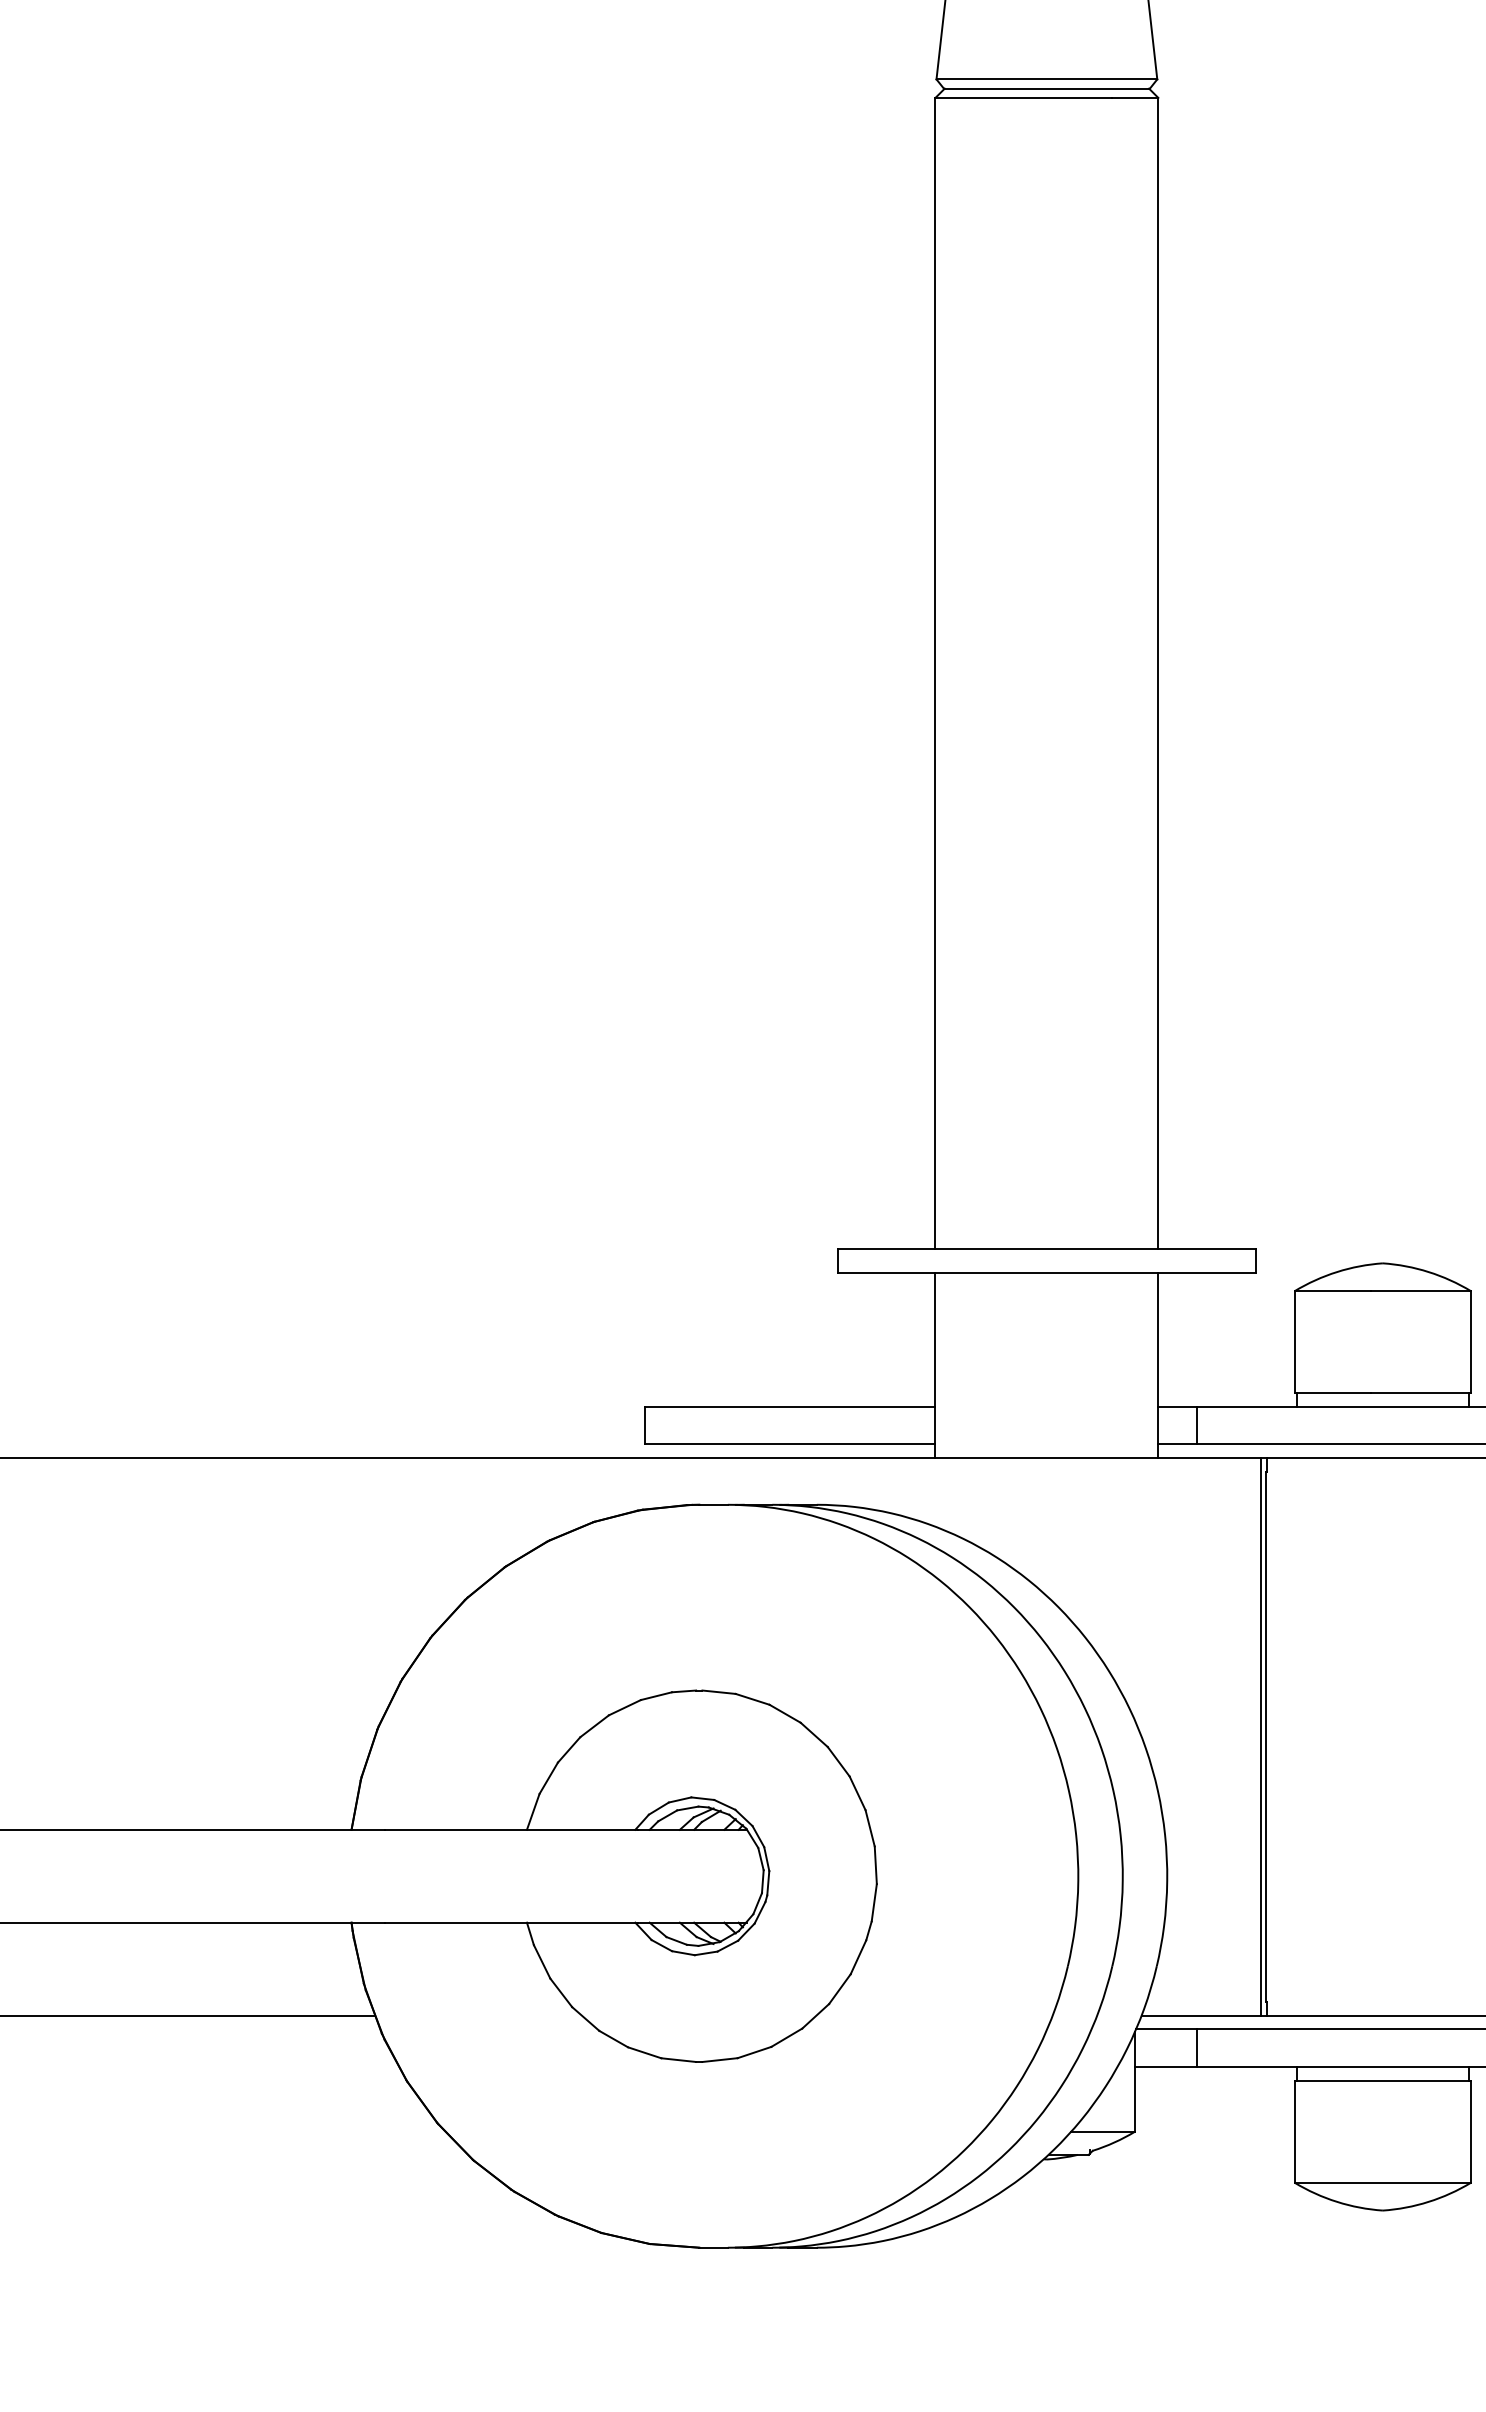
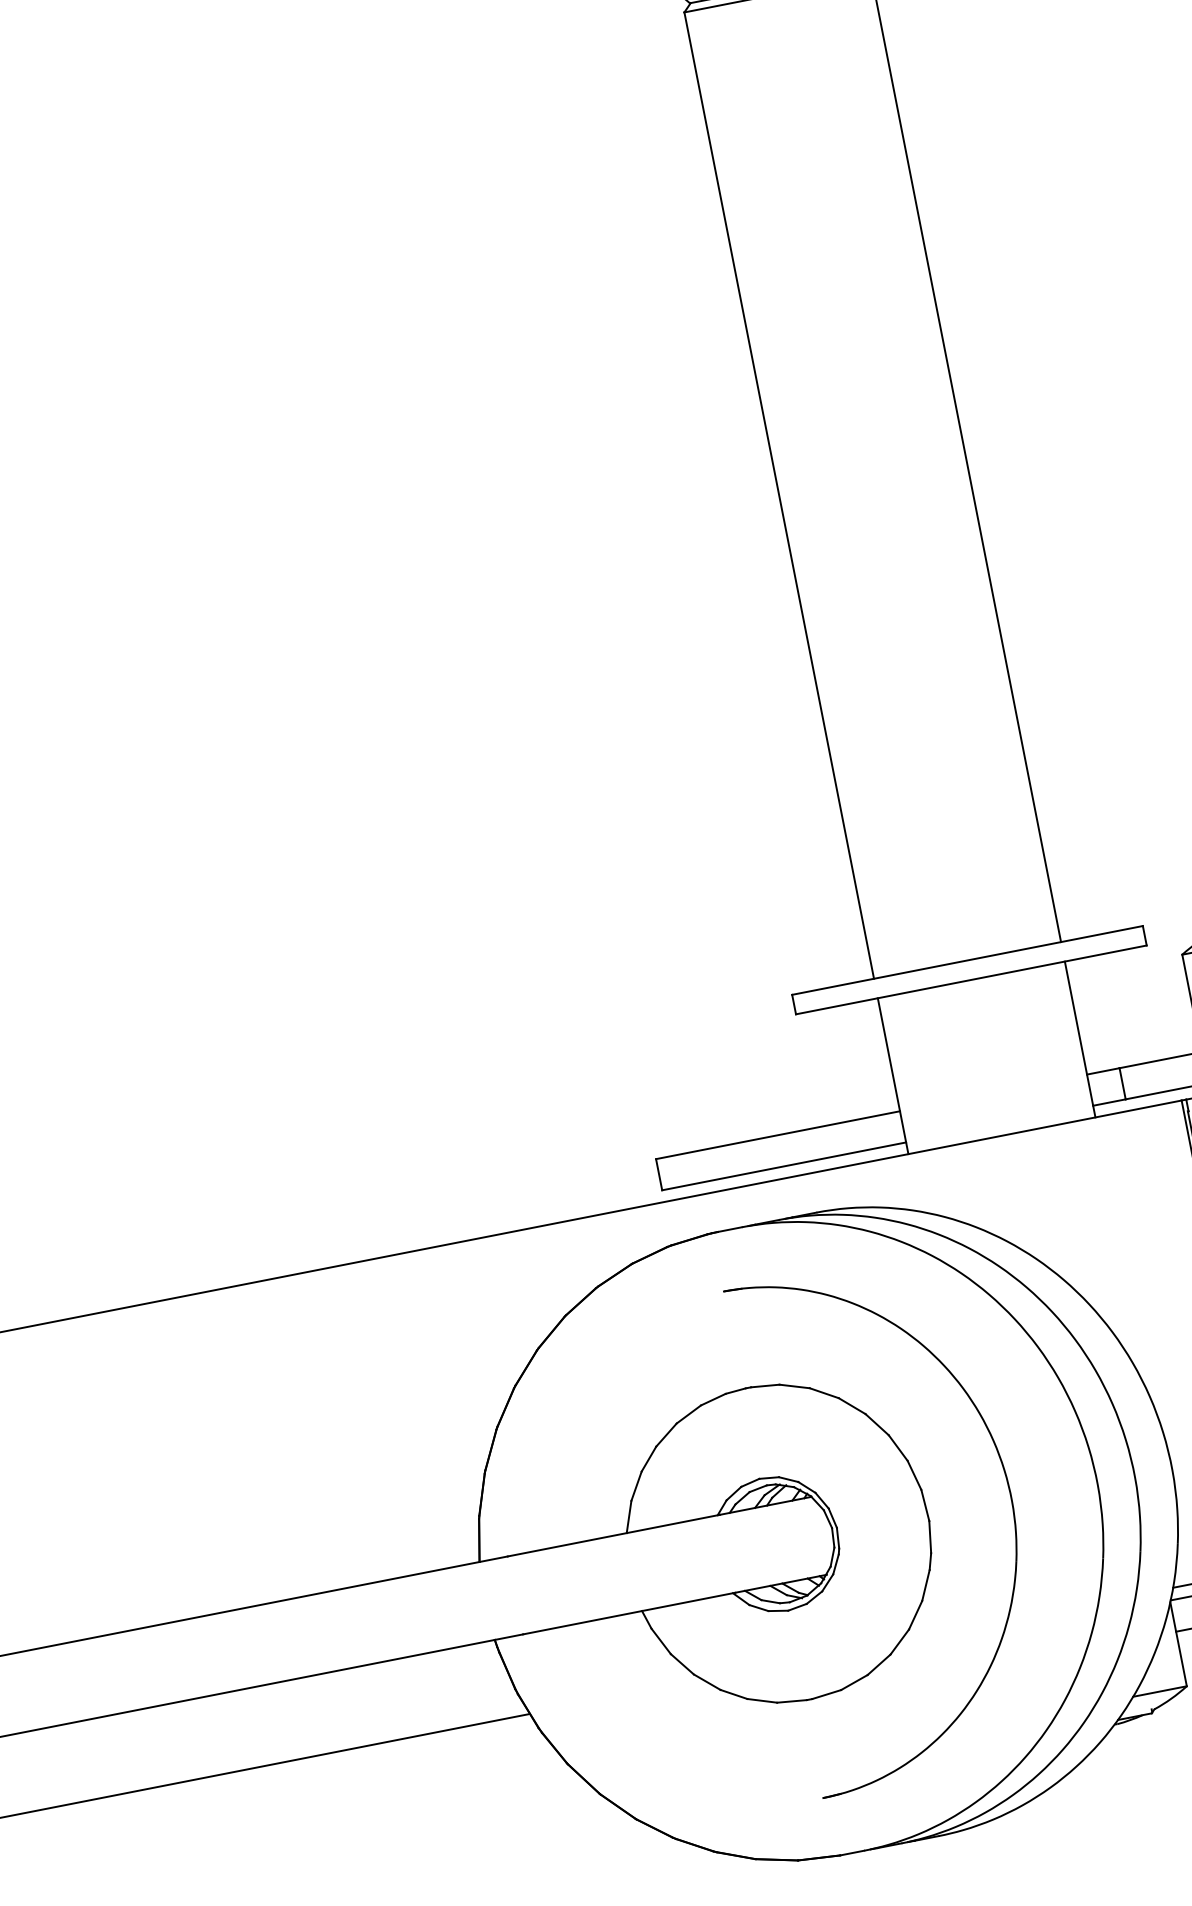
part: (974, 1860) -> (1007, 1485), added

